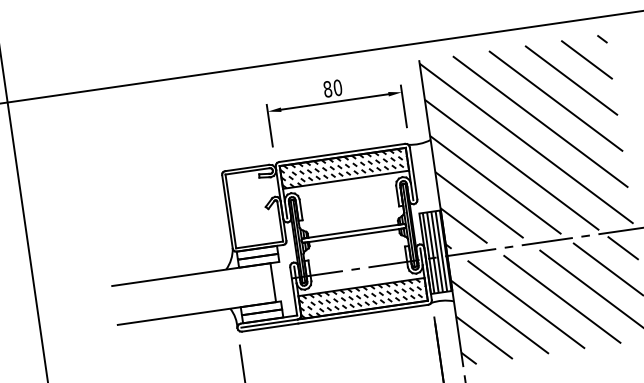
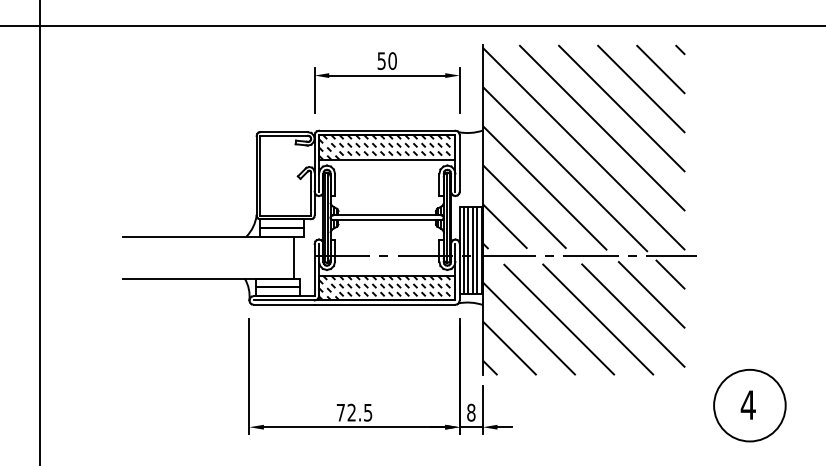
text: (327, 88) -> (381, 60), 80 -> 50

